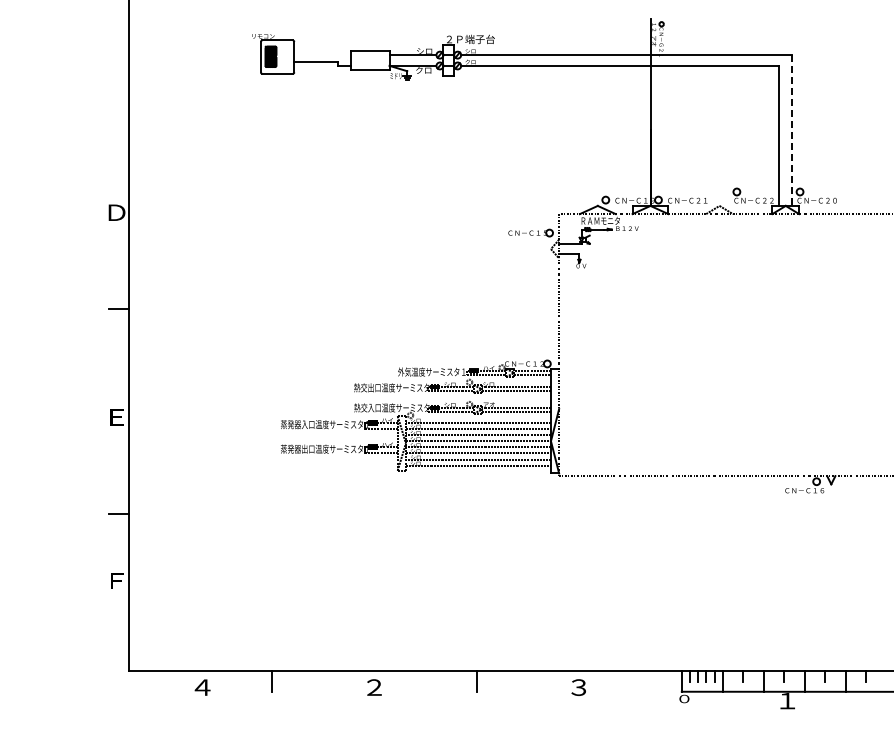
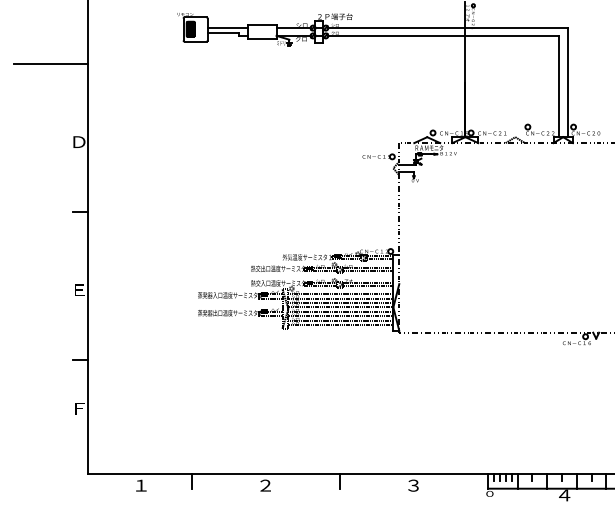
line: (322, 55) -> (228, 28), added
line: (77, 104) -> (50, 63), added
line: (792, 131) -> (568, 83), dashed -> solid
text: (202, 687) -> (141, 485), ４ -> １
text: (787, 701) -> (564, 495), １ -> ４

